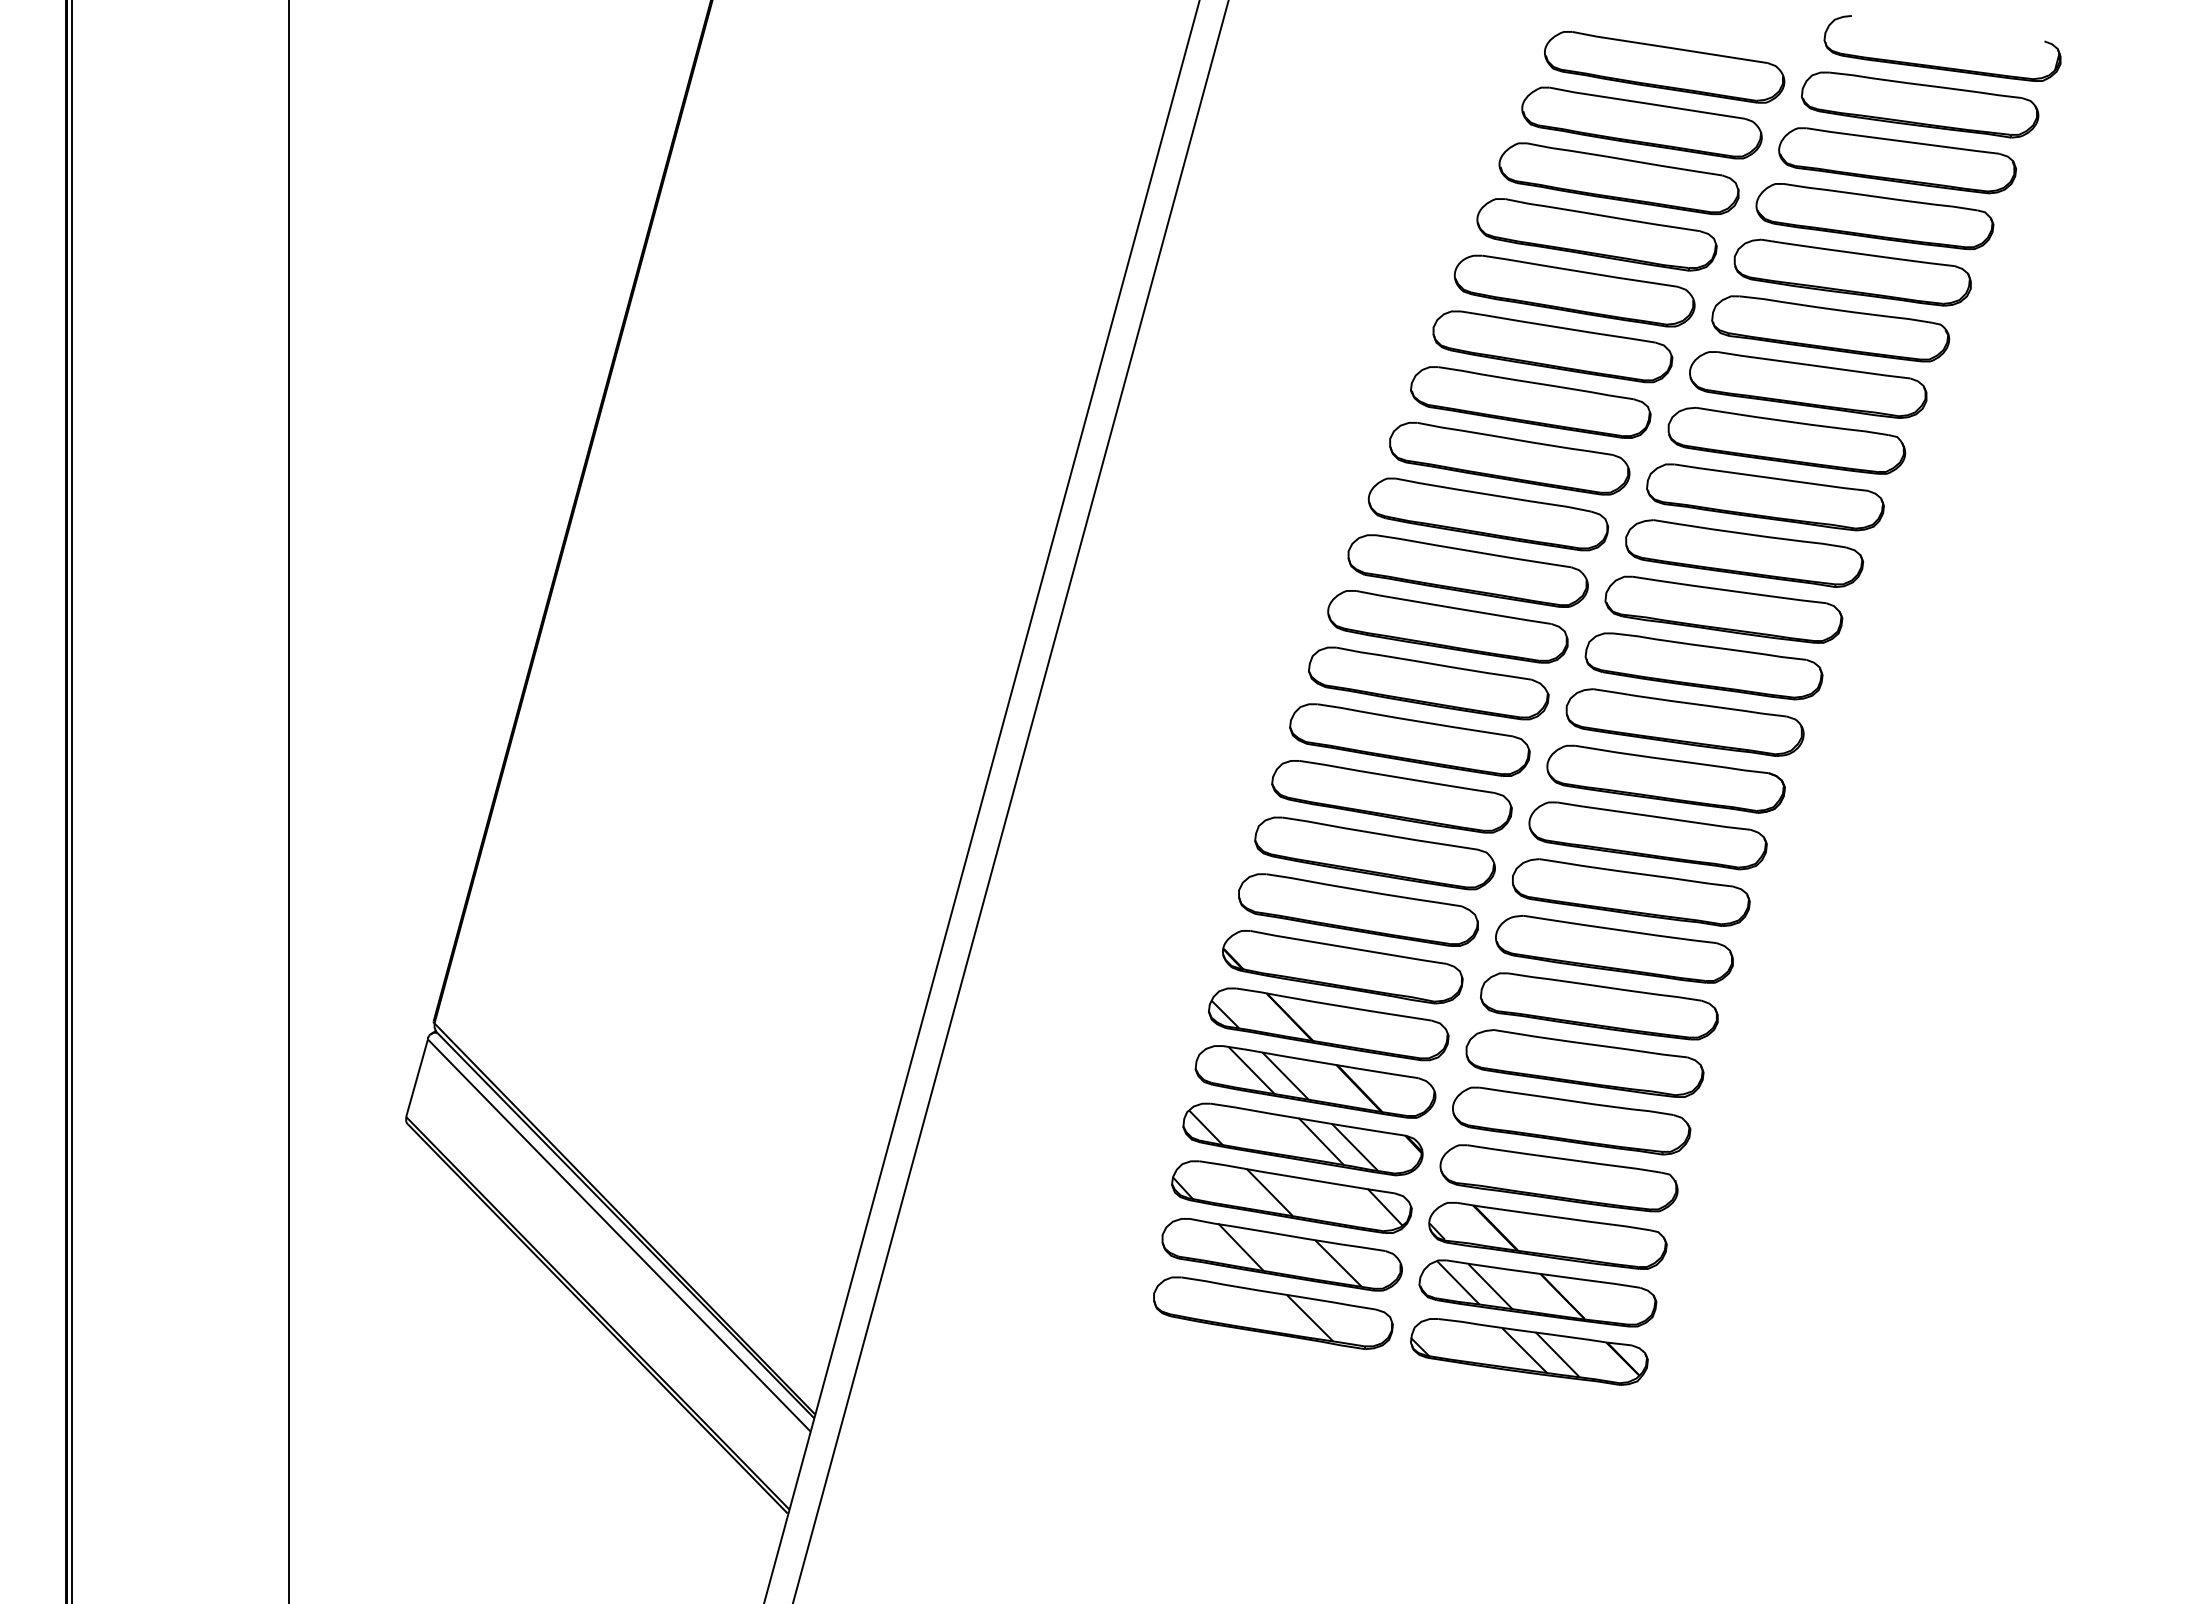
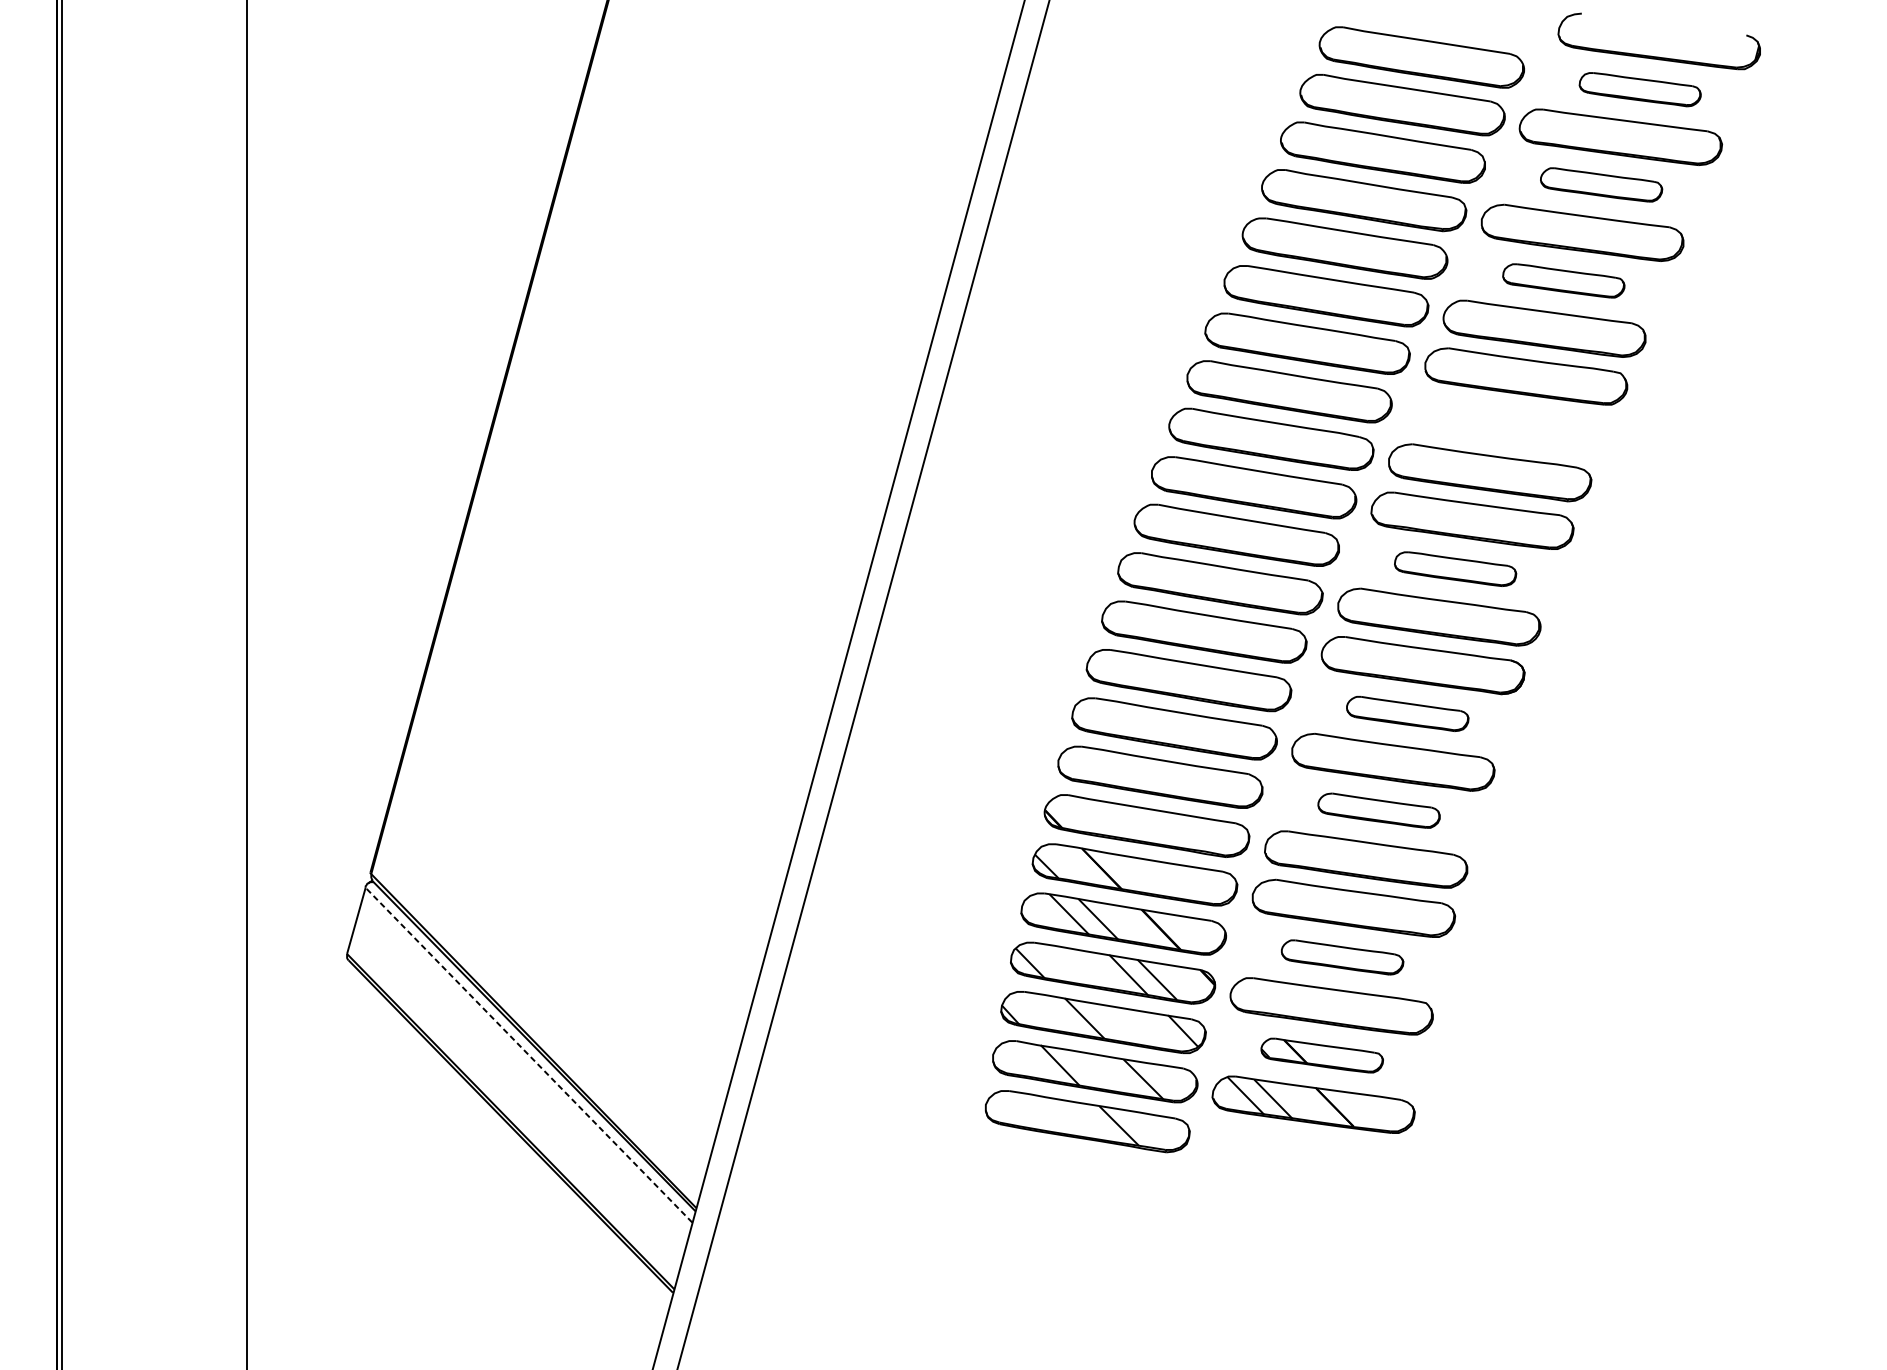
part: (1920, 104) -> (1640, 89), size x0.6
part: (1874, 216) -> (1601, 184), size x0.6
part: (1830, 328) -> (1563, 280), size x0.6
part: (1765, 497) -> (1508, 424), removed
part: (1703, 666) -> (1455, 569), size x0.6
part: (1647, 835) -> (1407, 713), size x0.6
part: (1614, 948) -> (1379, 810), size x0.6
part: (1571, 1120) -> (1342, 957), size x0.6
line: (619, 1235) -> (529, 1055), solid -> dashed
part: (1547, 1235) -> (1321, 1055), size x0.6
part: (1529, 1351) -> (1306, 1154), removed

